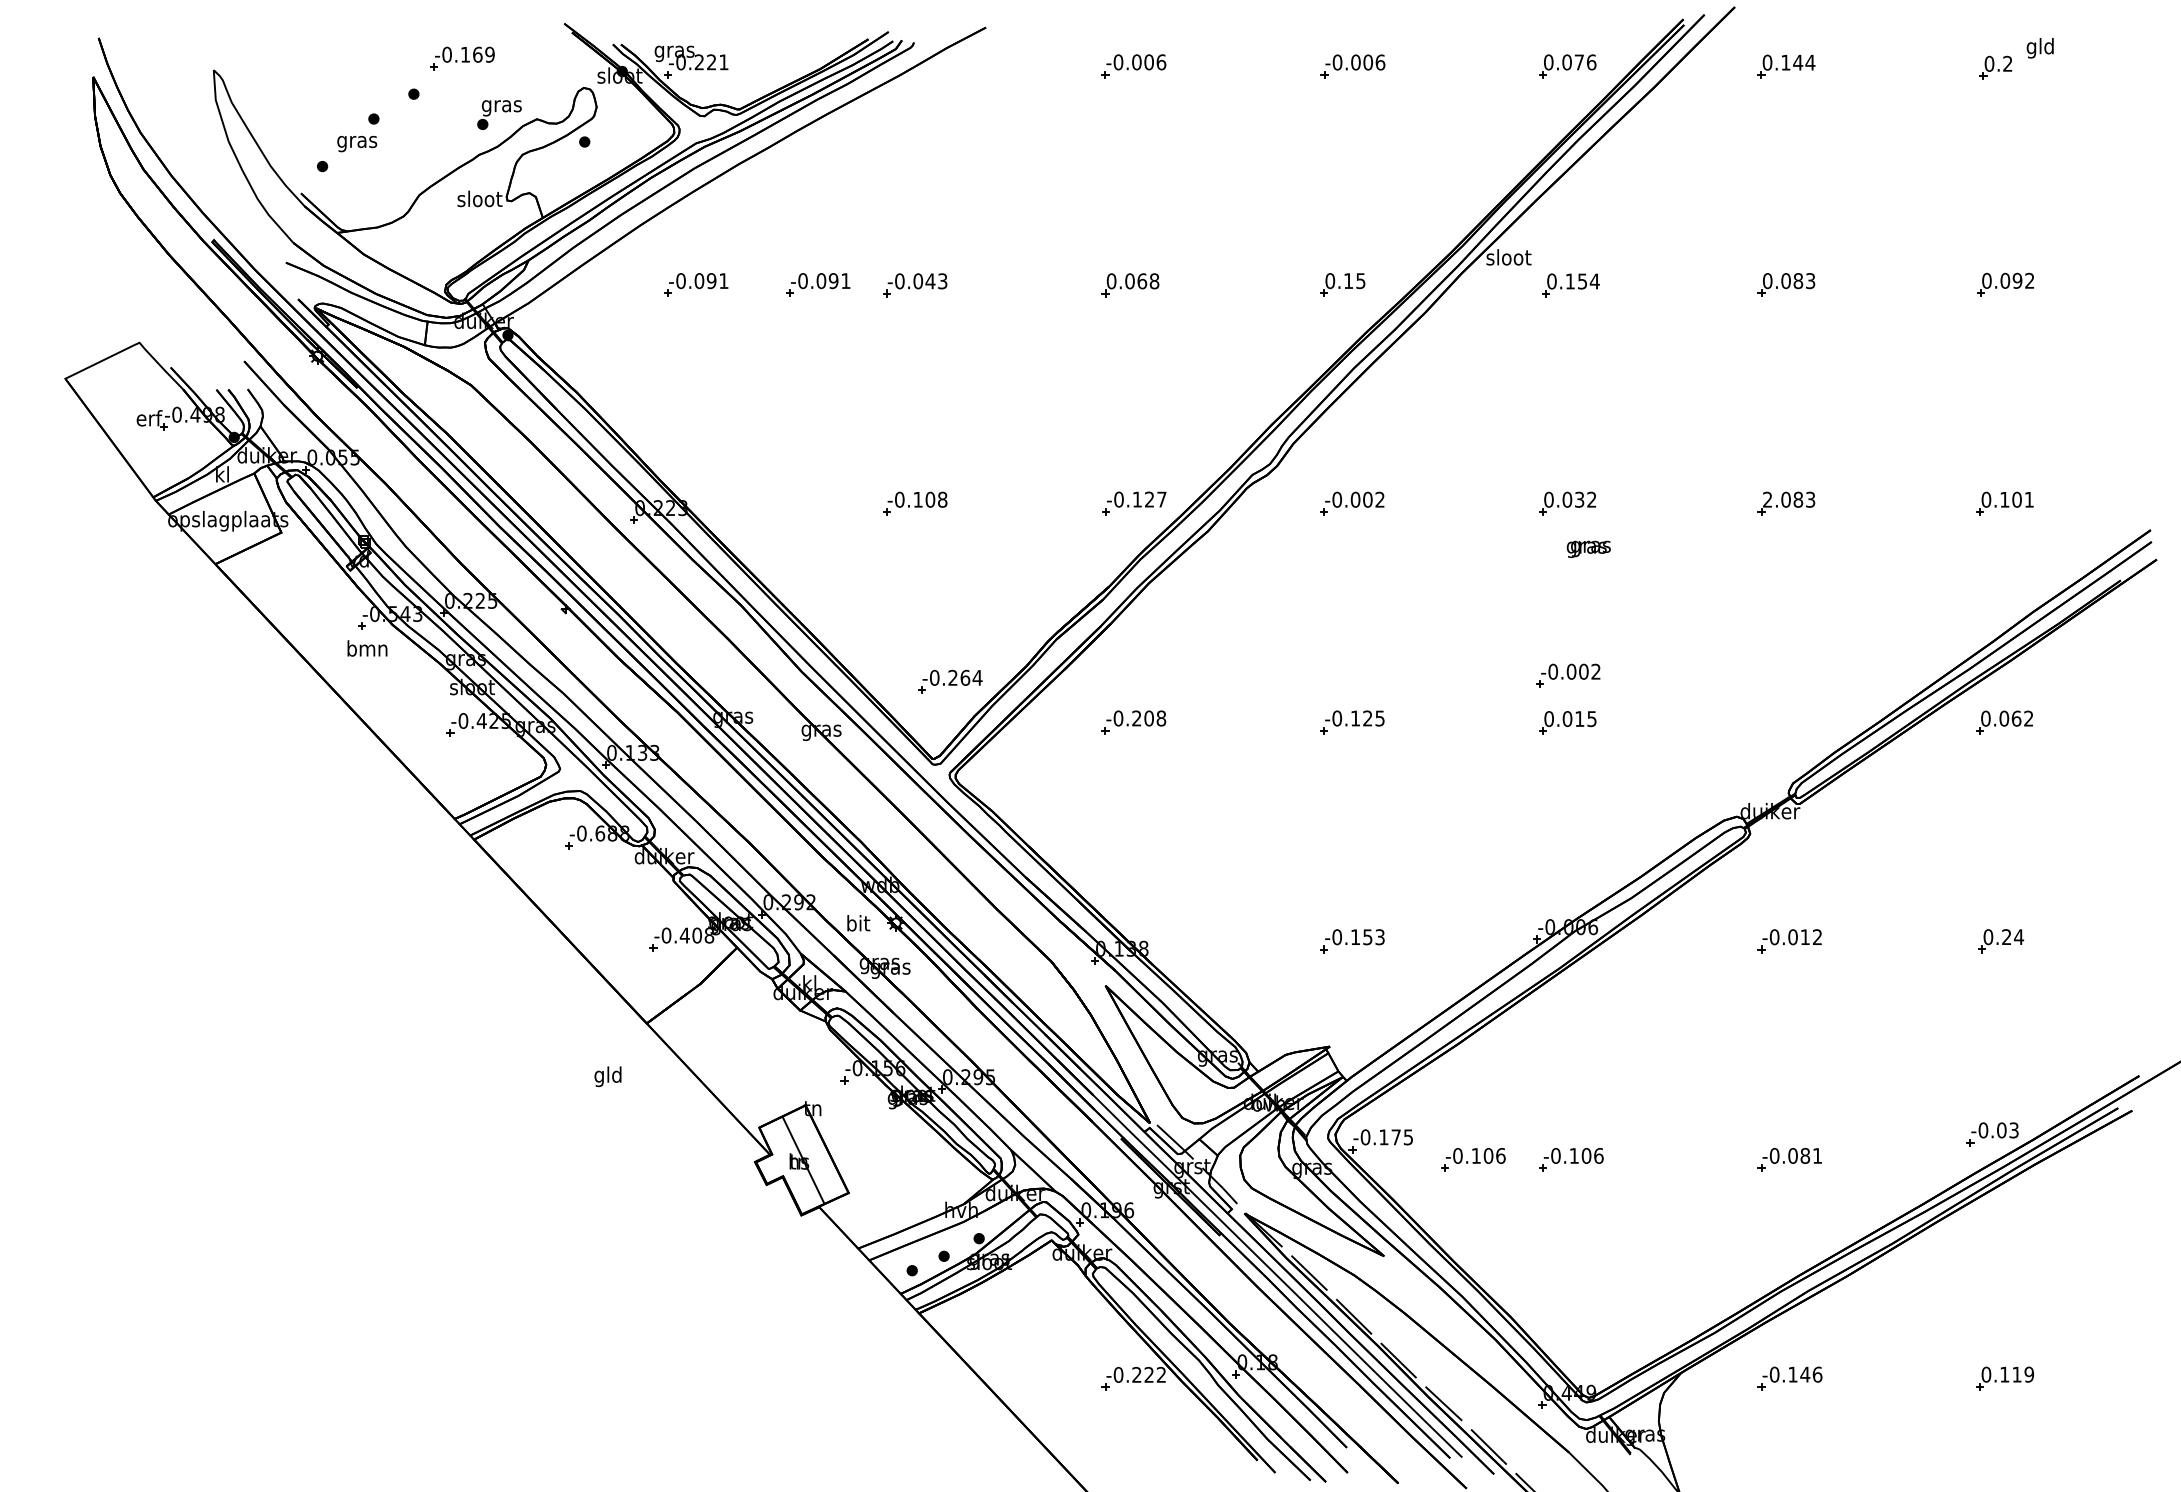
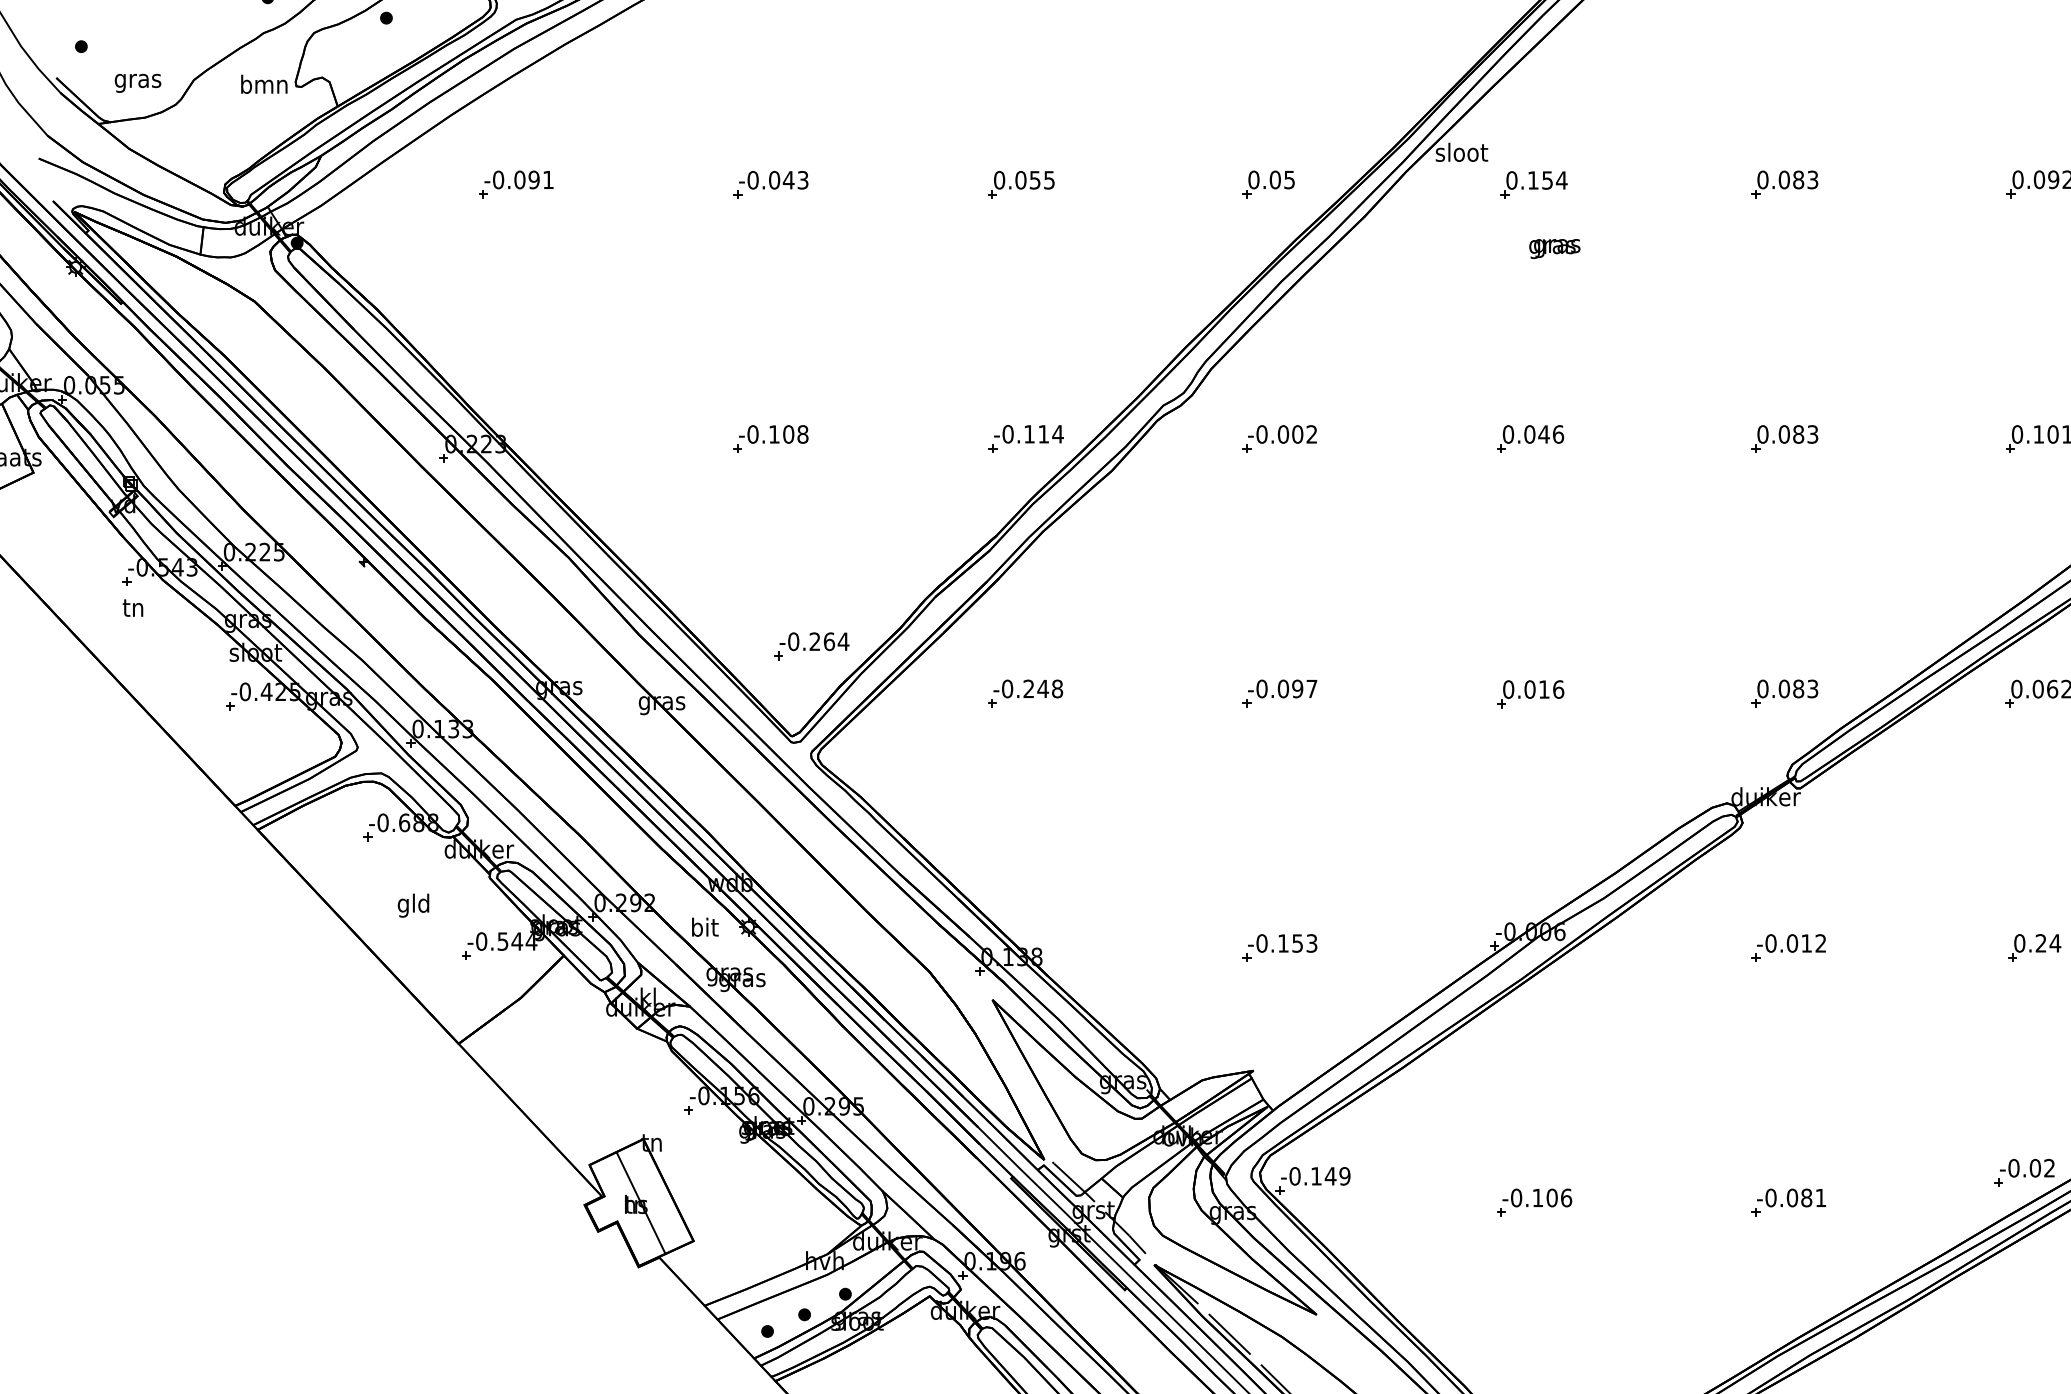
text: (357, 143) -> (138, 82), moved
text: (479, 198) -> (264, 83), sloot -> bmn
text: (1148, 281) -> (1042, 180), 0.068 -> 0.055
text: (1348, 281) -> (1275, 180), 0.15 -> 0.05
part: (818, 284) -> (658, 183), removed
text: (1155, 499) -> (1050, 434), -0.127 -> -0.114
text: (1585, 499) -> (1550, 434), 0.032 -> 0.046
text: (1767, 499) -> (1762, 434), 2.083 -> 0.083
text: (1588, 548) -> (1554, 247), moved
text: (367, 648) -> (133, 607), bmn -> tn
part: (1568, 675) -> (1531, 638), removed
text: (1149, 718) -> (1043, 688), -0.208 -> -0.248
text: (1367, 718) -> (1297, 688), -0.125 -> -0.097
text: (1591, 719) -> (1557, 690), 0.015 -> 0.016
part: (1786, 722) -> (1784, 693), added
text: (696, 935) -> (516, 941), -0.408 -> -0.544
text: (607, 1076) -> (412, 905), moved
text: (2013, 1130) -> (2048, 1168), -0.03 -> -0.02
text: (1402, 1137) -> (1338, 1176), -0.175 -> -0.149
part: (1473, 1159) -> (1420, 1202), removed

